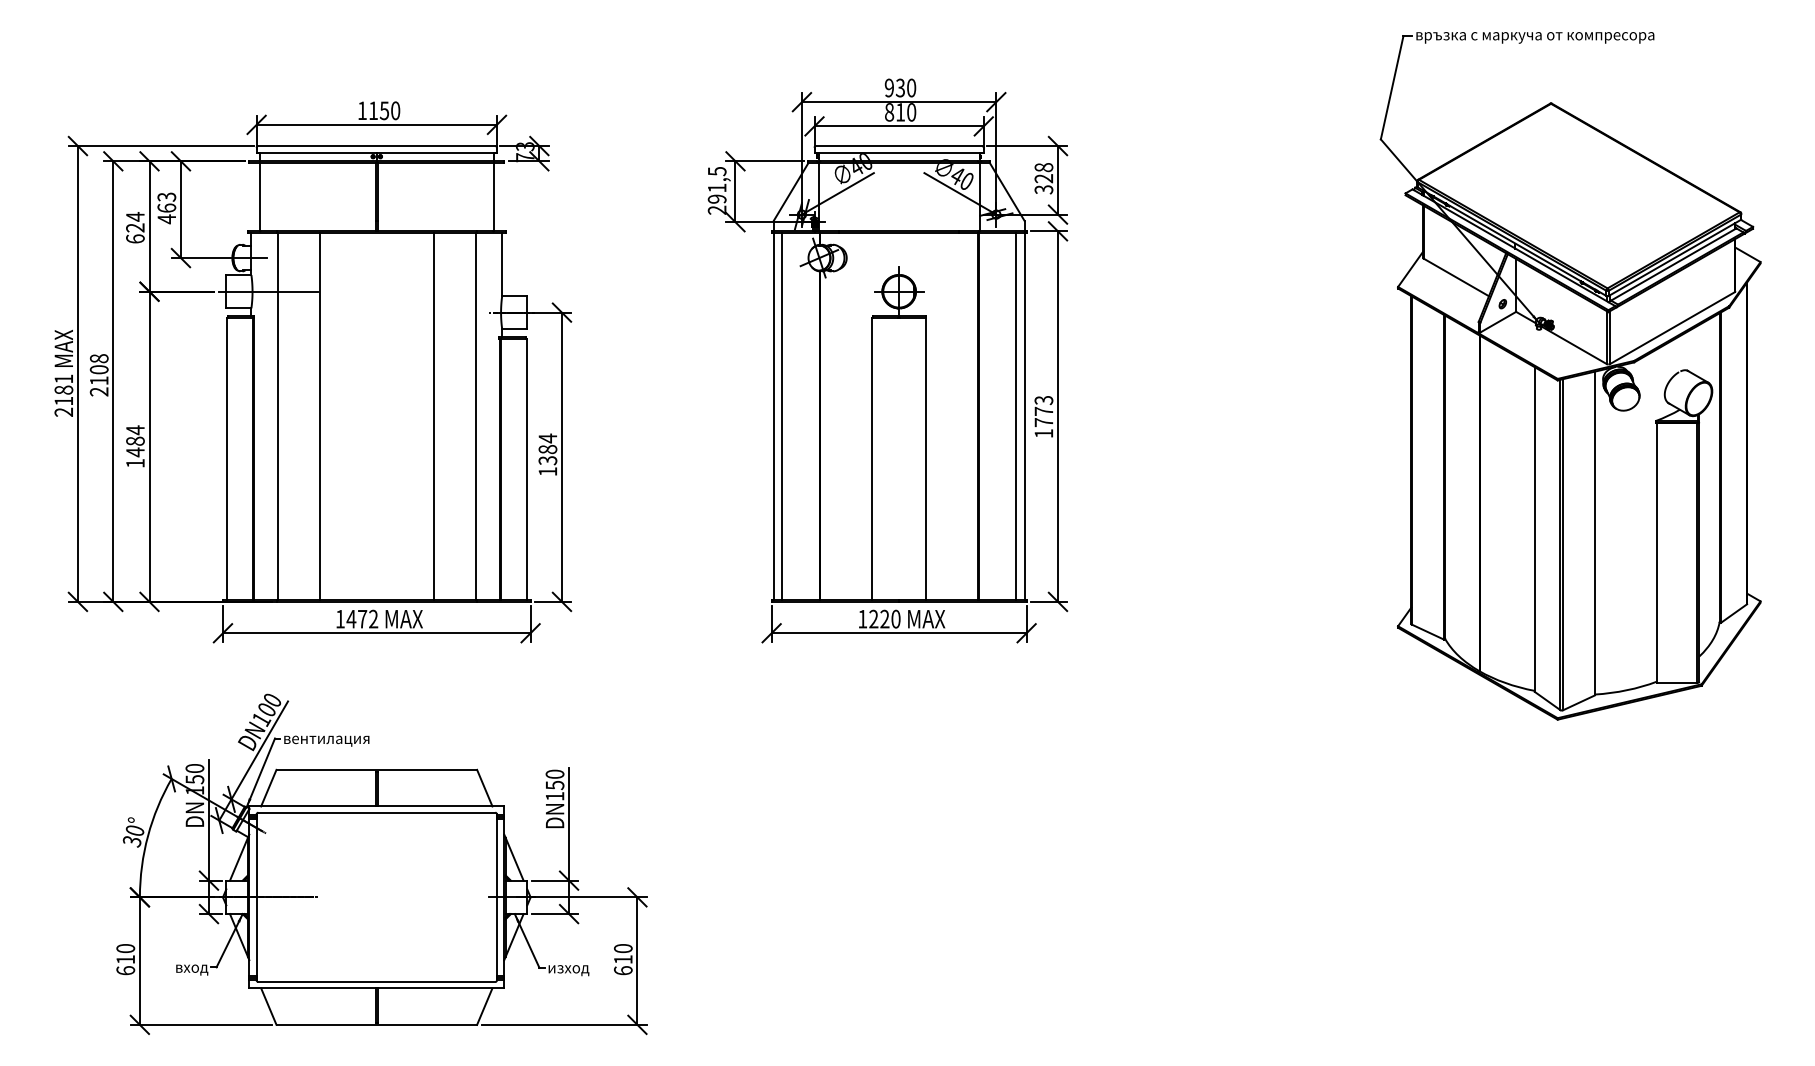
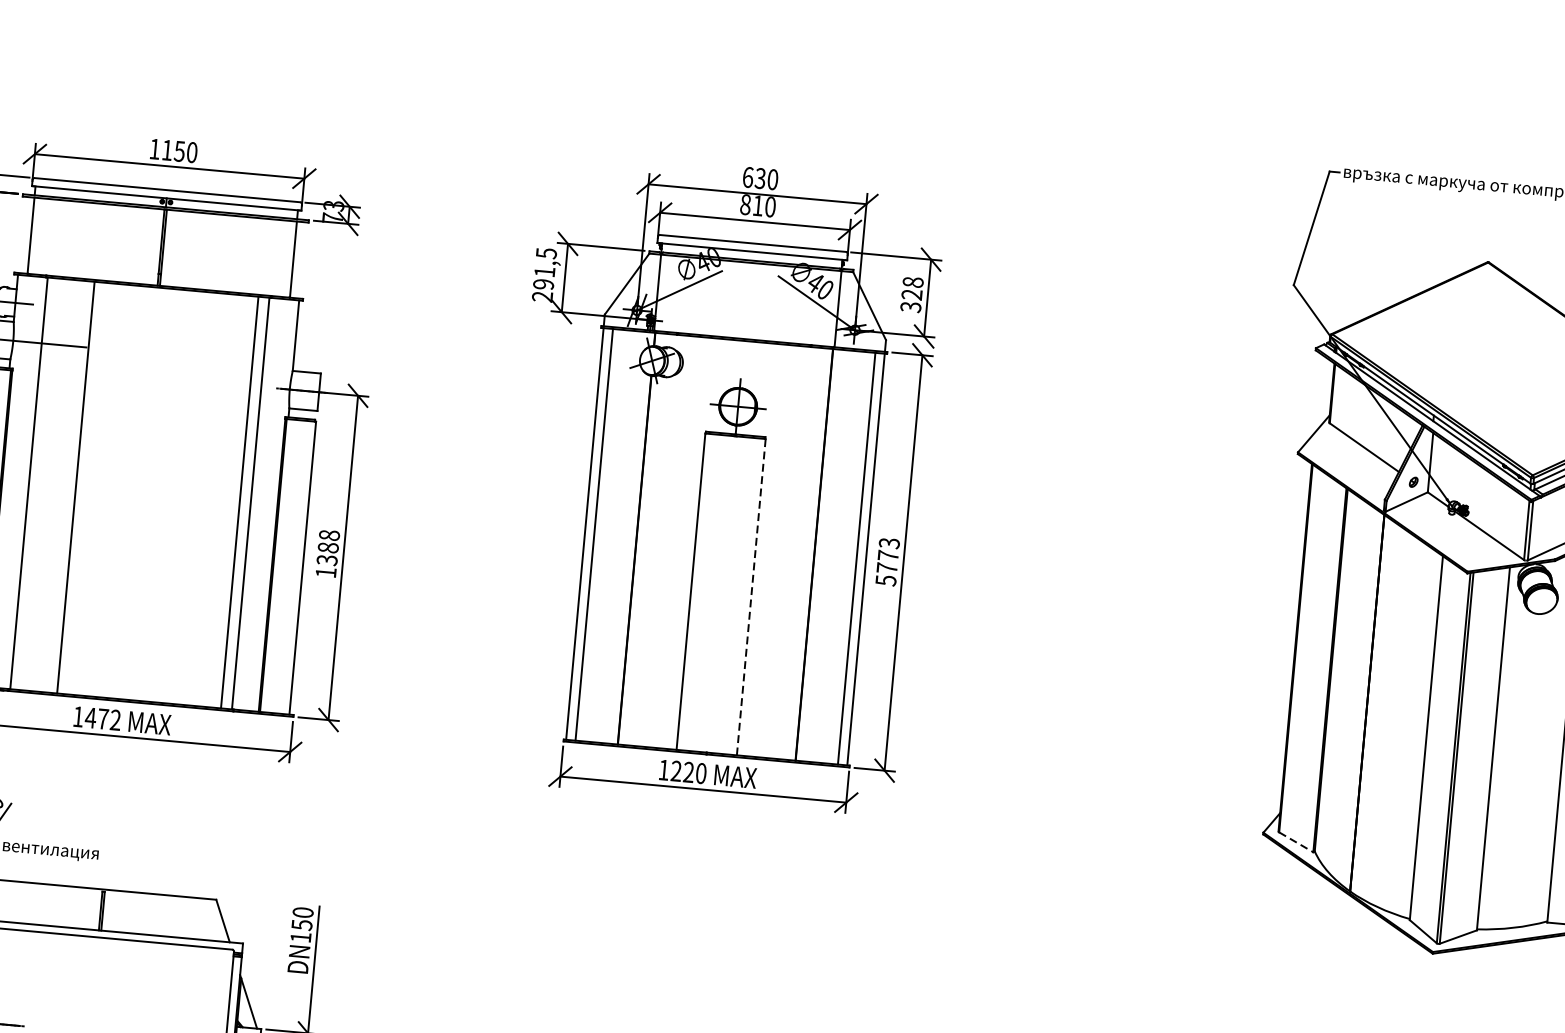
text: (889, 87) -> (748, 176), 930 -> 630
line: (433, 416) -> (239, 502), moved
text: (1043, 433) -> (885, 580), 1773 -> 5773
text: (547, 438) -> (328, 535), 1384 -> 1388
line: (926, 458) -> (751, 596), solid -> dashed
line: (1427, 632) -> (1295, 842), solid -> dashed

